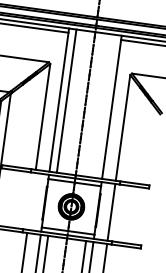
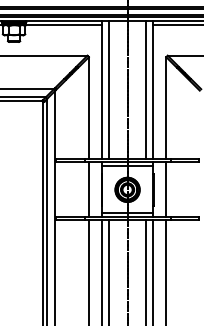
line: (104, 106) -> (145, 90), added
line: (31, 200) -> (88, 189), added

